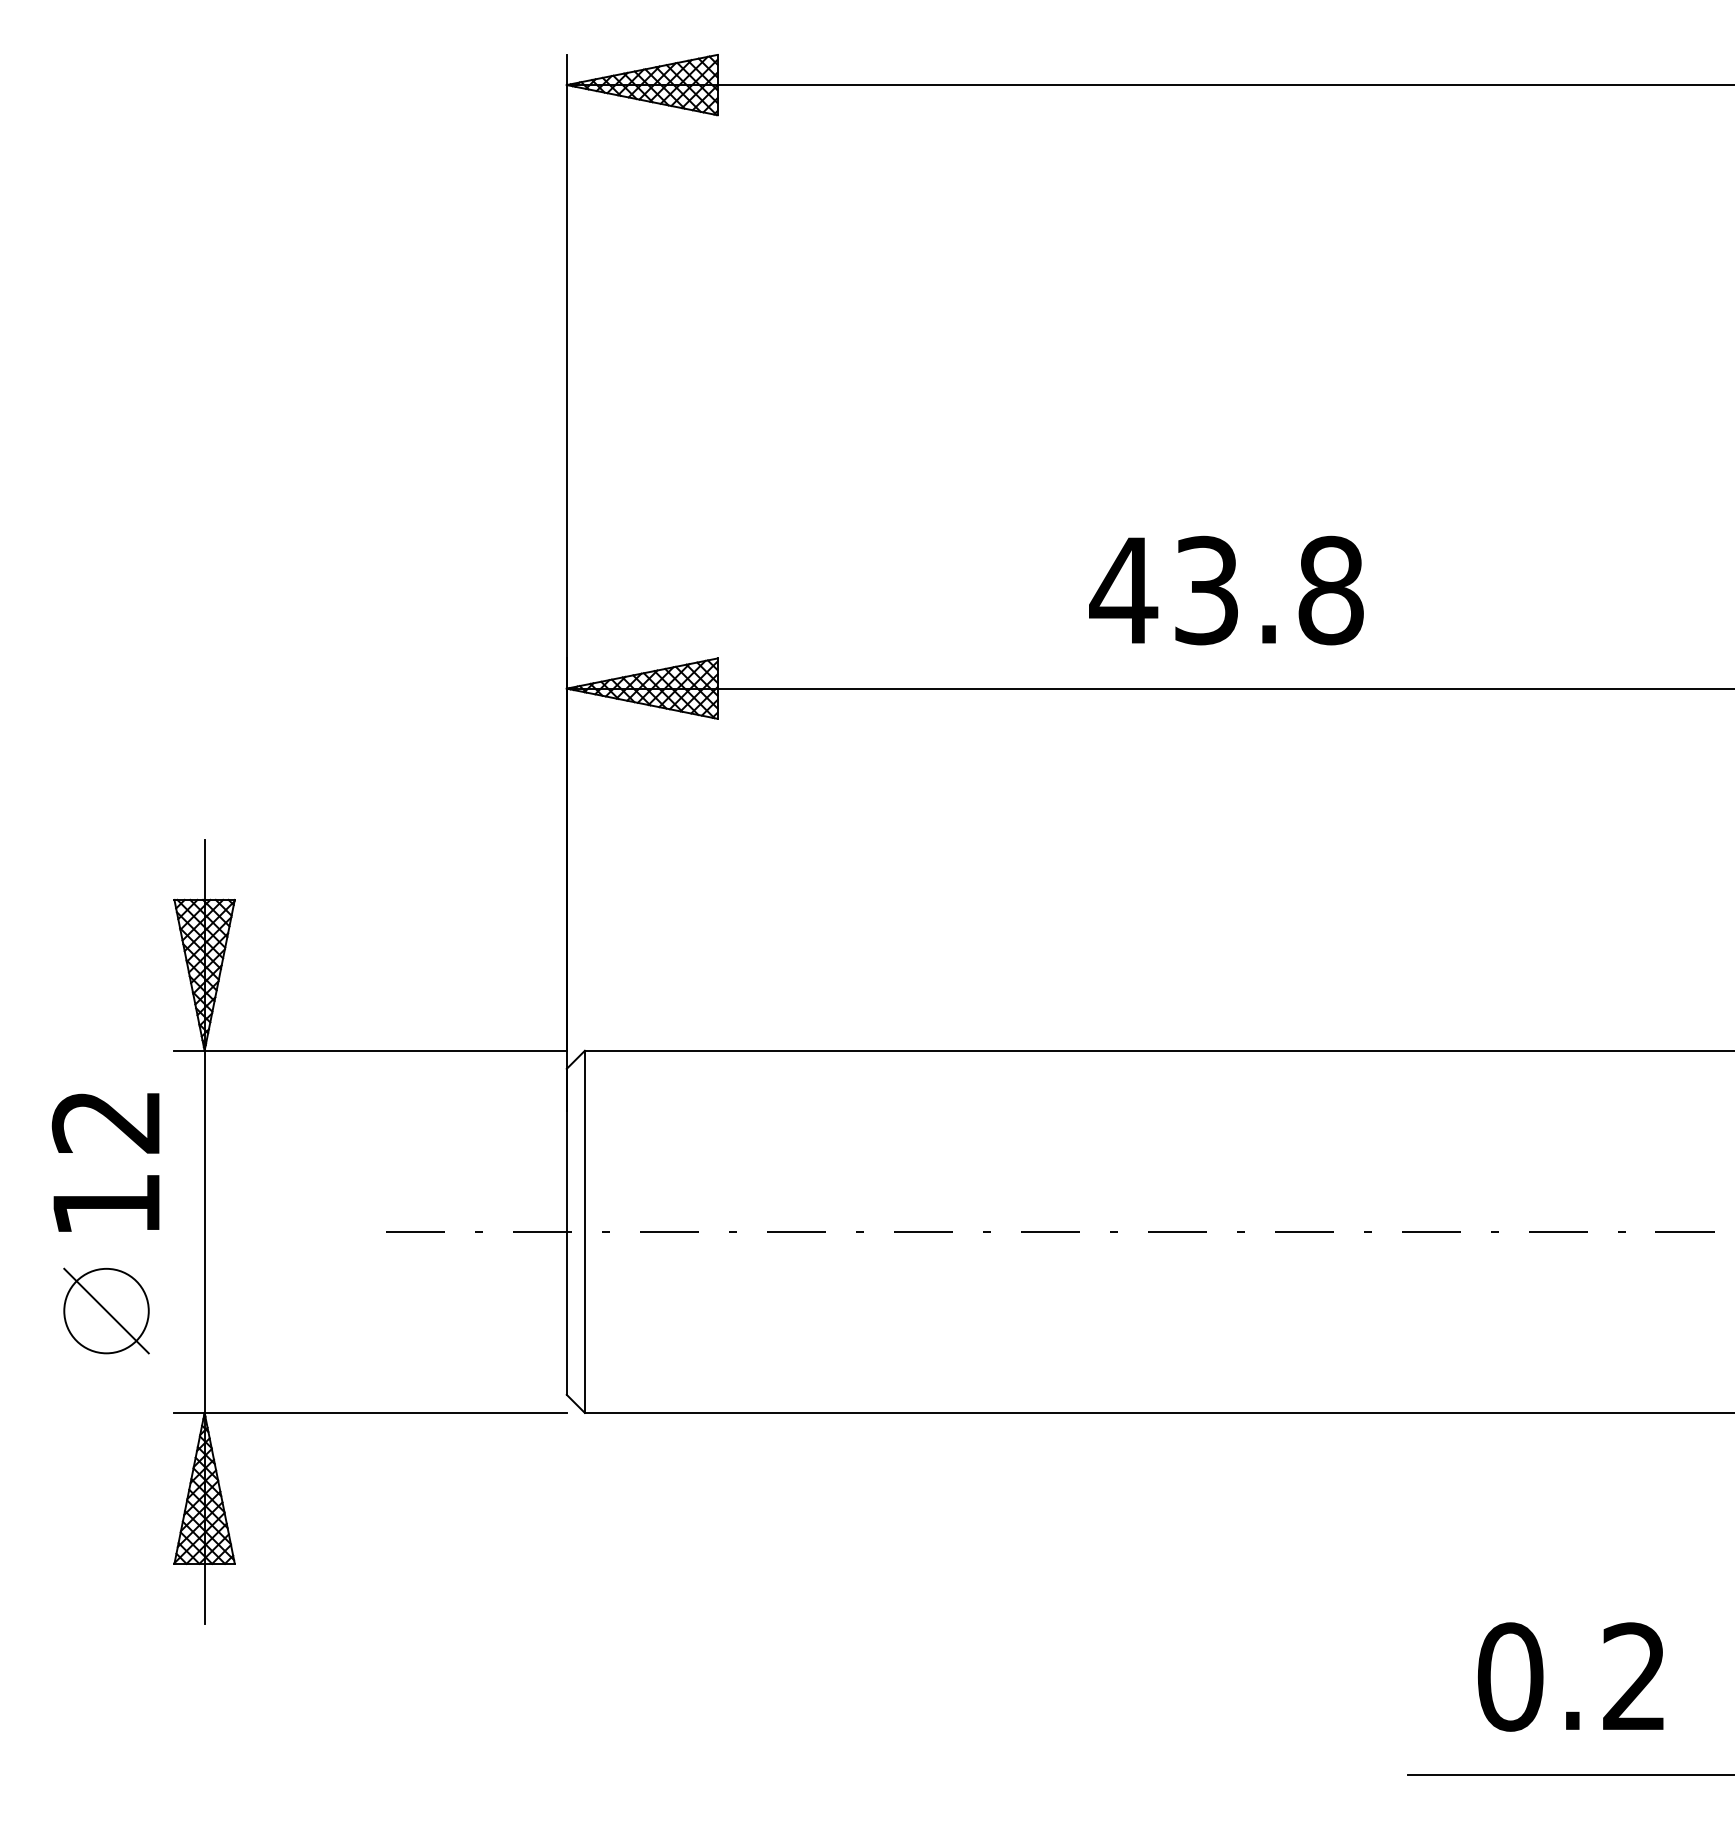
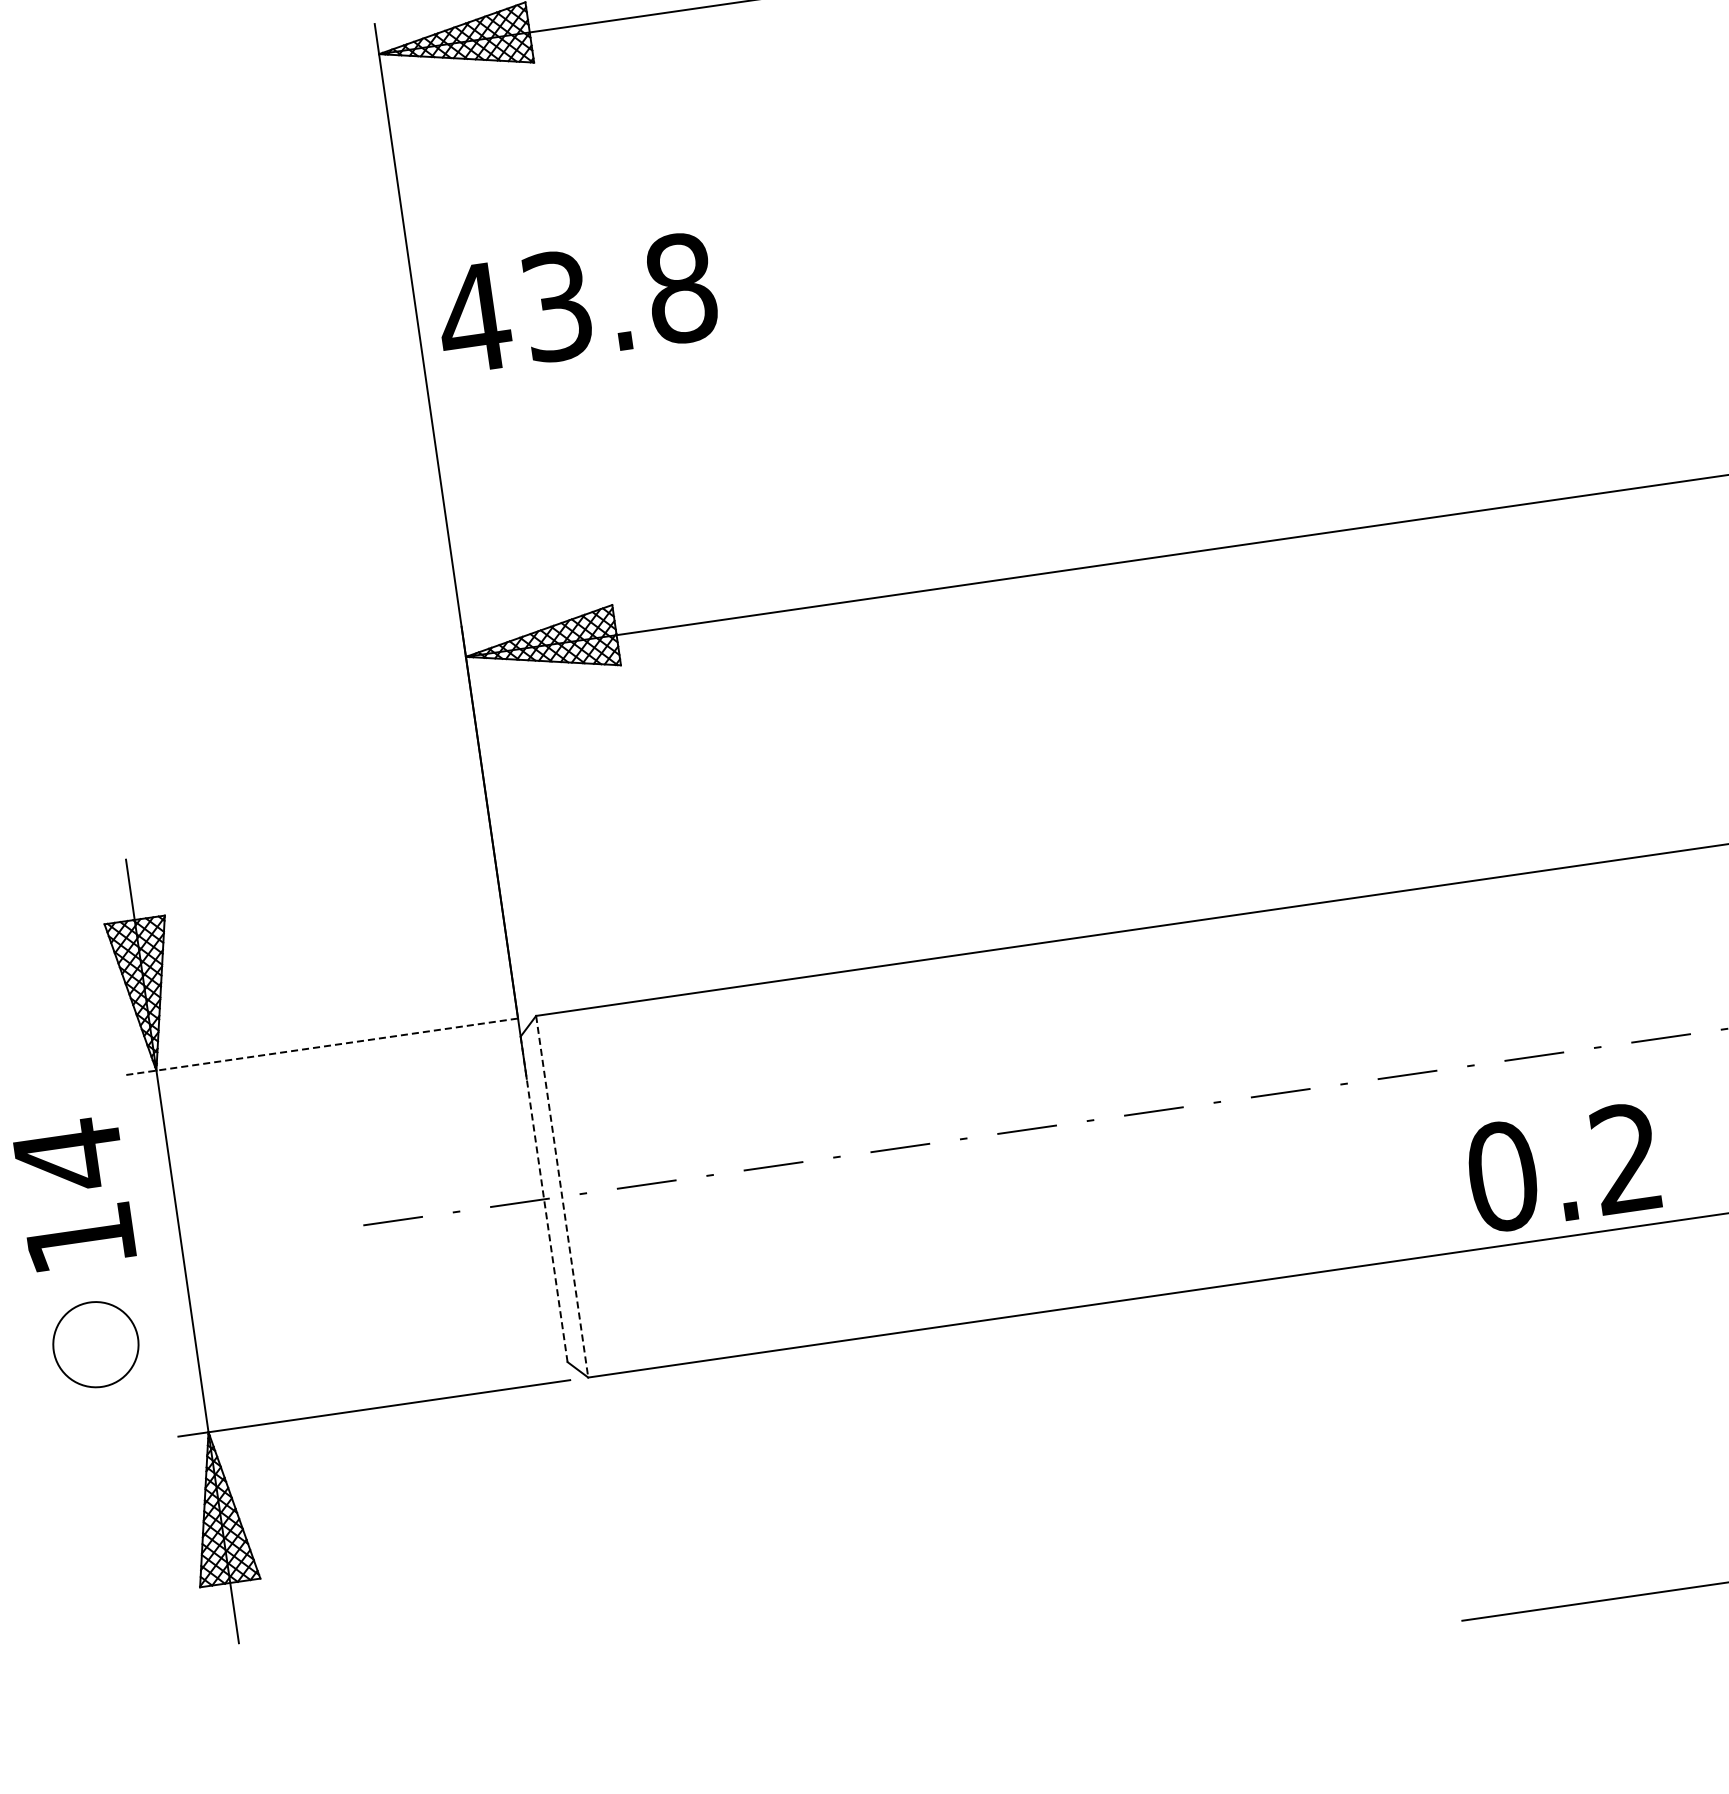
text: (1226, 590) -> (576, 303), moved
line: (371, 1050) -> (323, 1046), solid -> dashed
text: (105, 1121) -> (67, 1155), 12 -> 14
line: (566, 1231) -> (543, 1199), solid -> dashed
line: (584, 1232) -> (561, 1197), solid -> dashed
line: (106, 1310) -> (95, 1344), removed
text: (1570, 1676) -> (1562, 1167), moved

